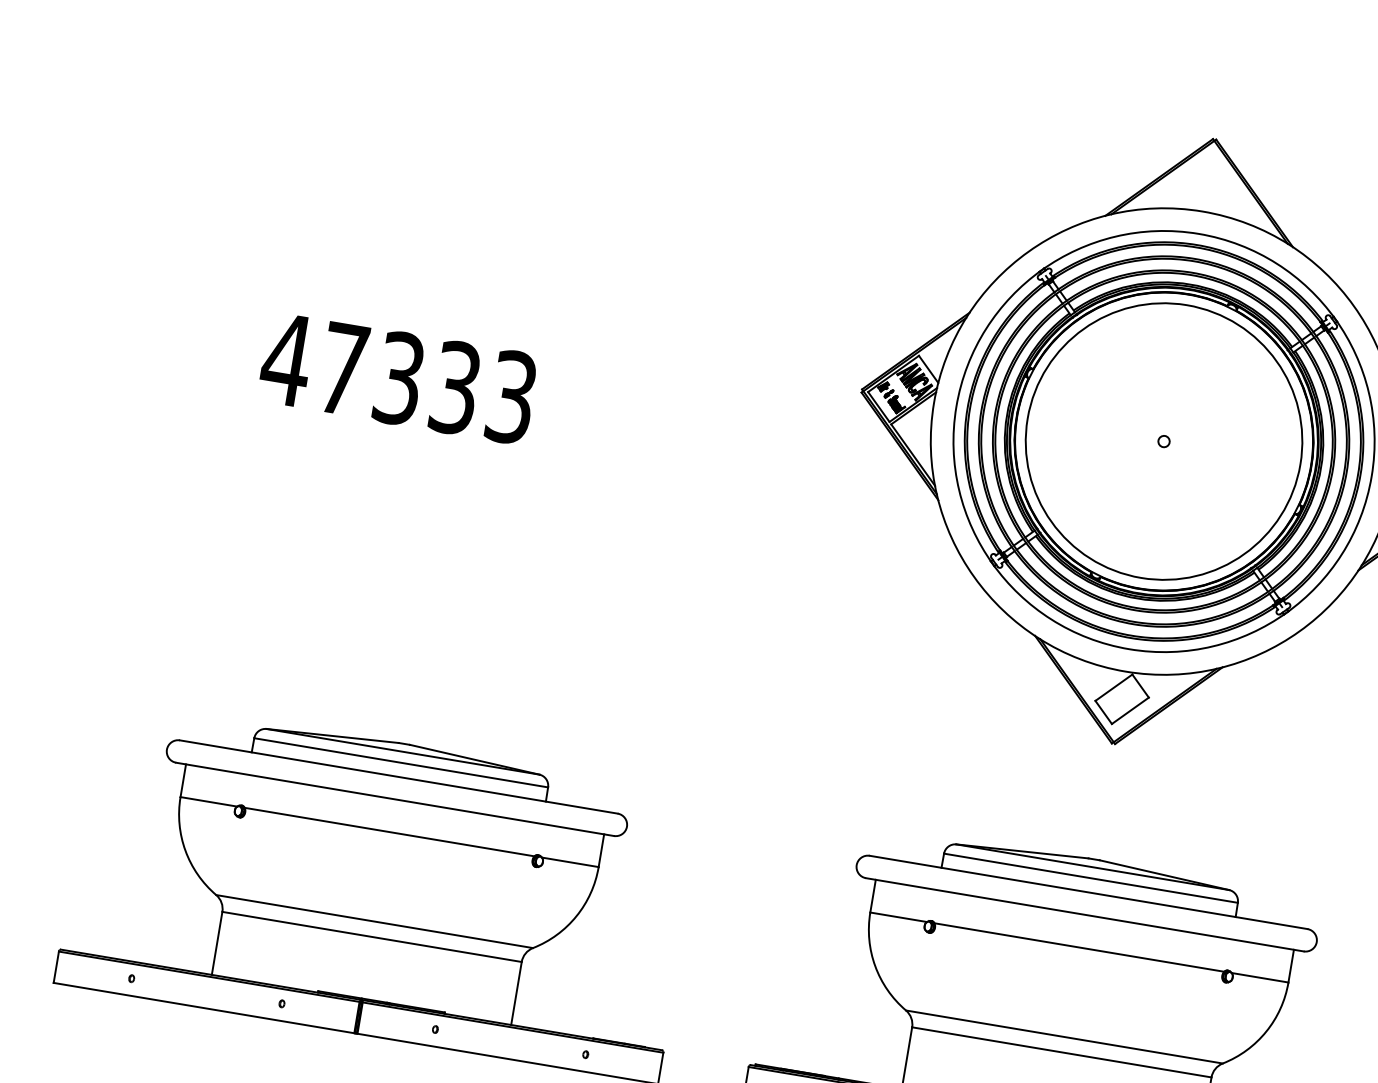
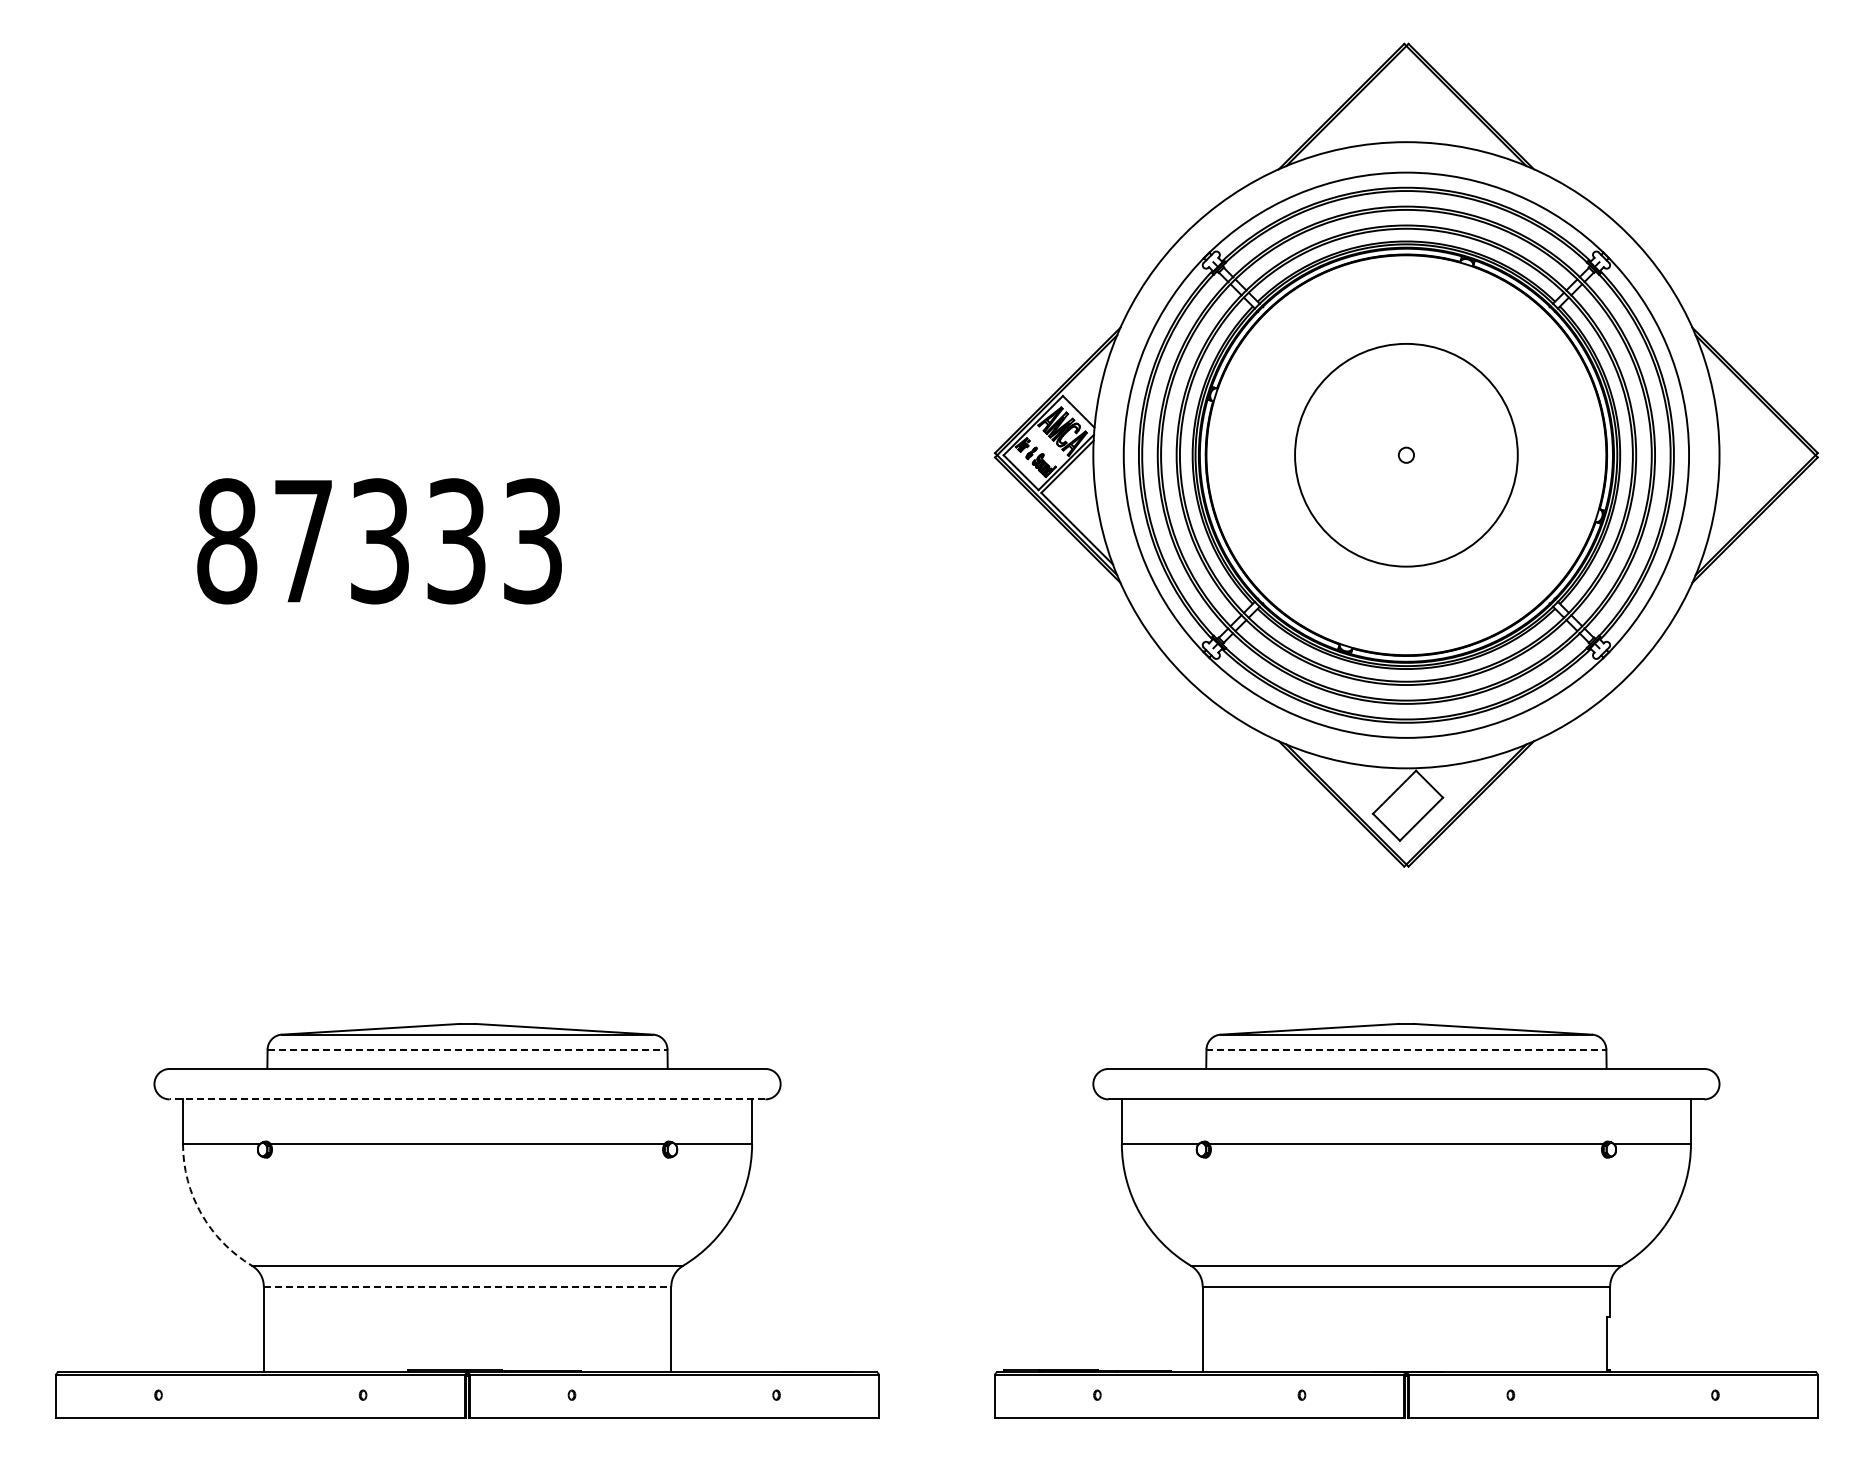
text: (286, 359) -> (226, 541), 47333 -> 87333
circle: (1164, 441) -> (1406, 454), size x0.6
line: (401, 762) -> (467, 1049), solid -> dashed
line: (395, 799) -> (467, 1099), solid -> dashed
arc: (185, 850) -> (201, 1213), solid -> dashed
line: (1091, 878) -> (1406, 1049), solid -> dashed
line: (372, 936) -> (467, 1286), solid -> dashed

